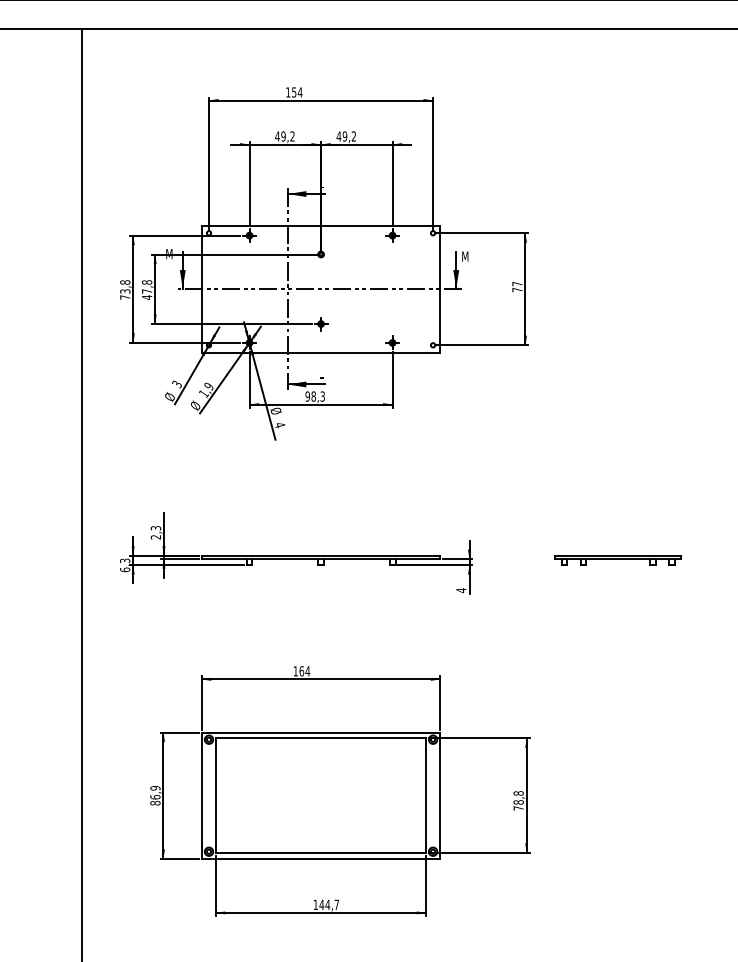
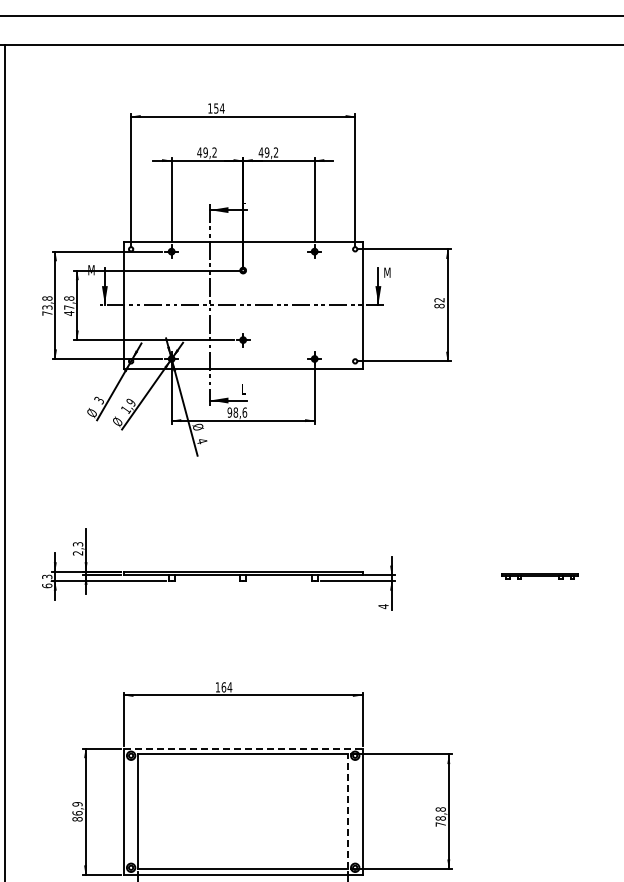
text: (517, 287) -> (439, 303), 77 -> 82
text: (322, 396) -> (244, 412), 98,3 -> 98,6
part: (617, 560) -> (539, 576), size x0.6
line: (321, 732) -> (243, 748), solid -> dashed
line: (426, 795) -> (348, 811), solid -> dashed

